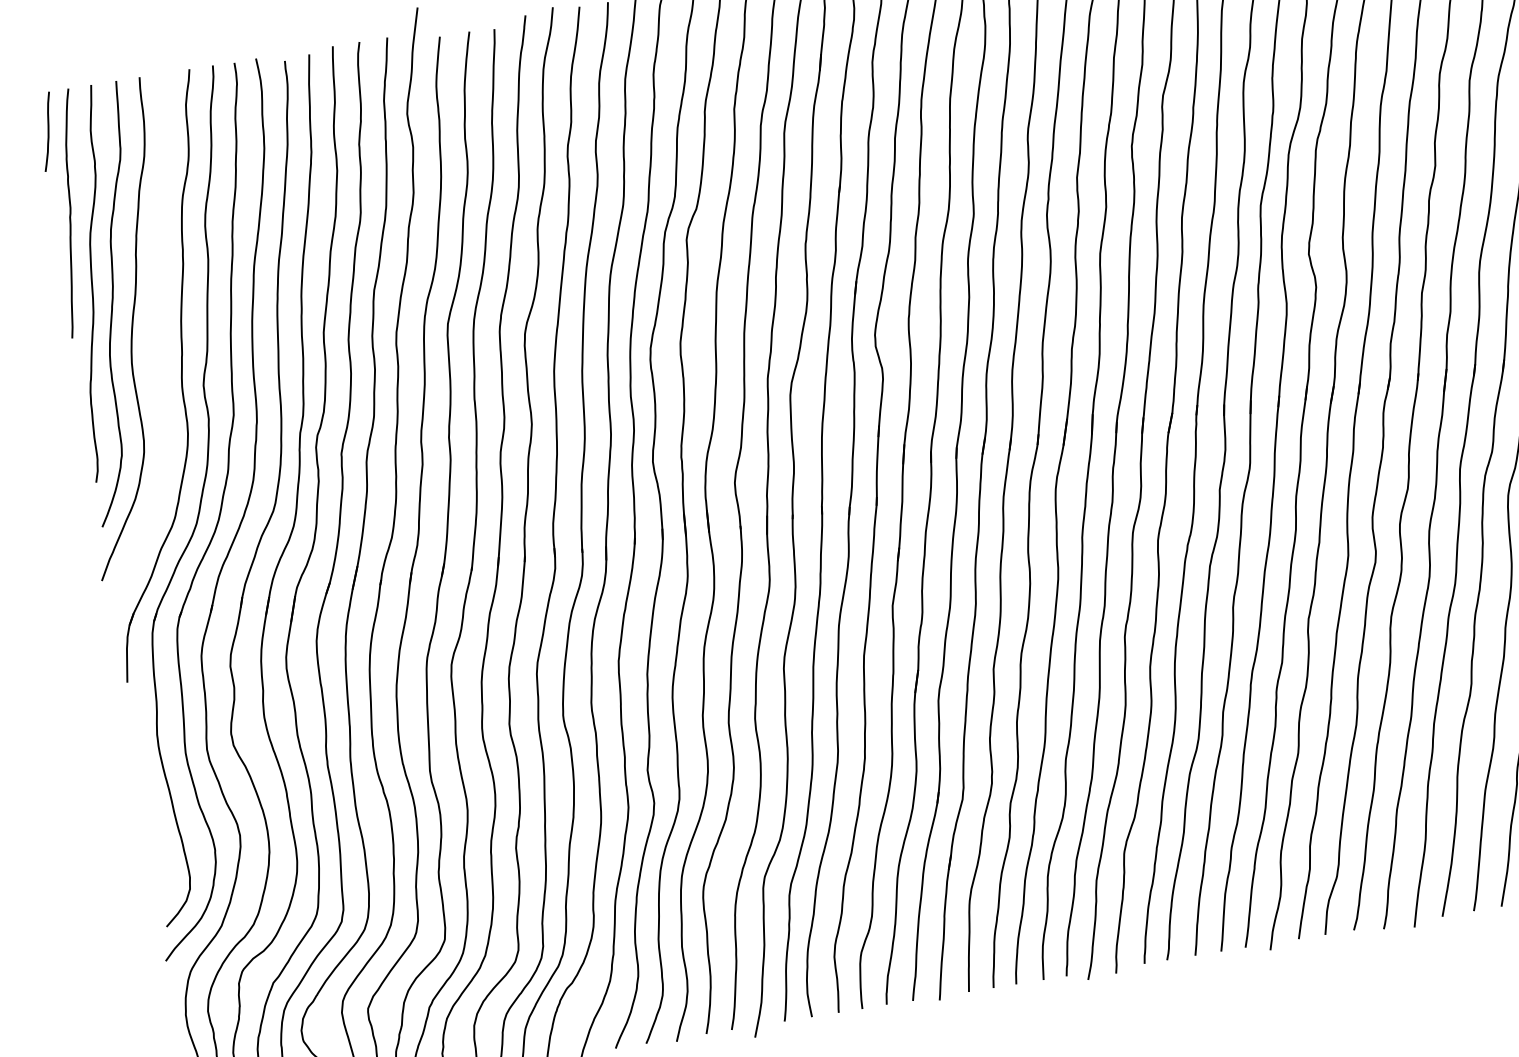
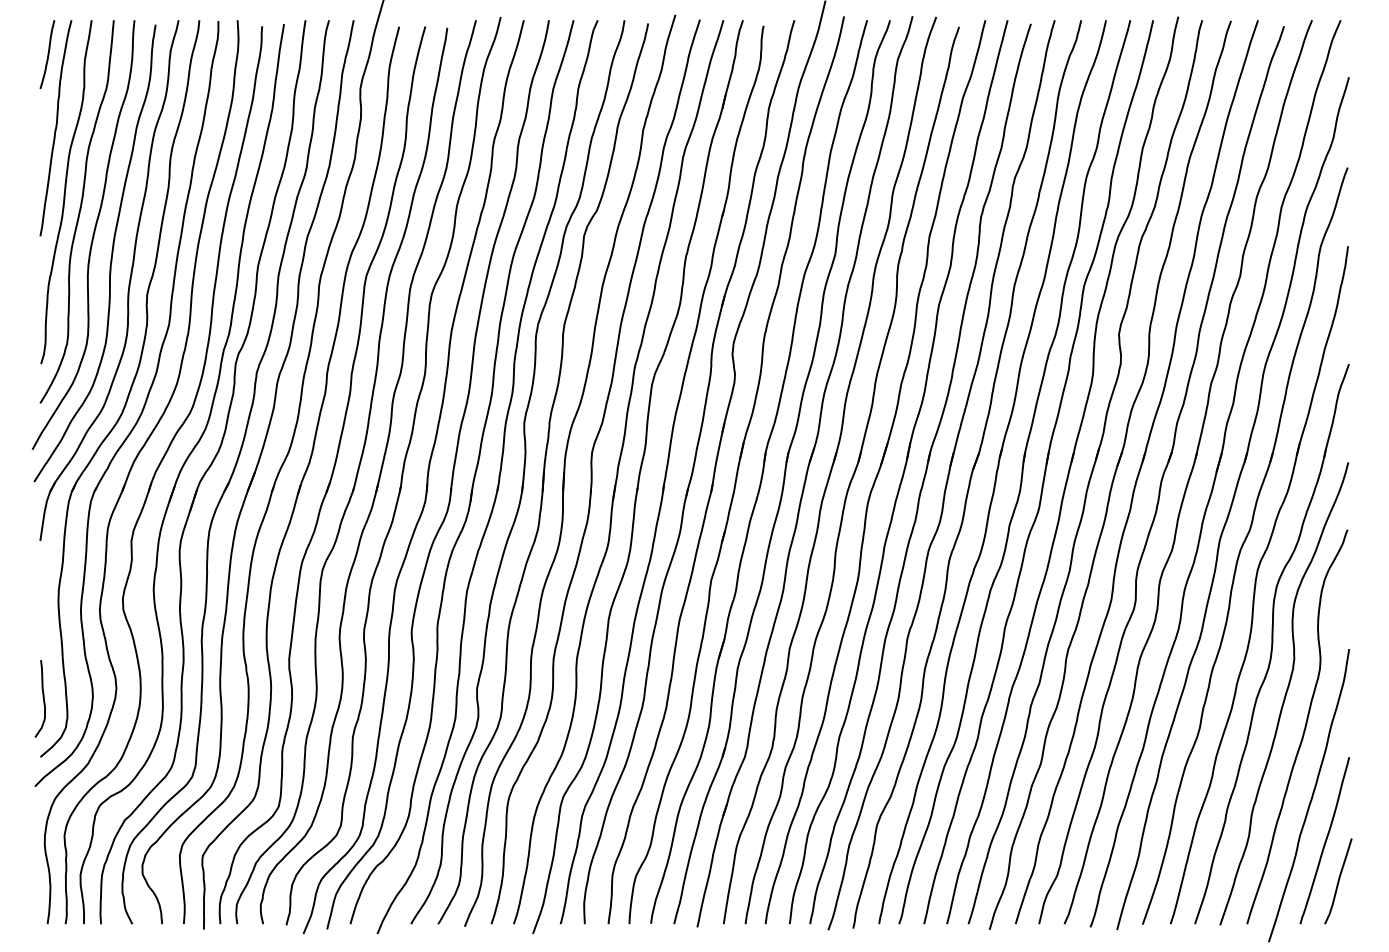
curve: (155, 349) -> (110, 257), added
curve: (158, 859) -> (42, 697), added

